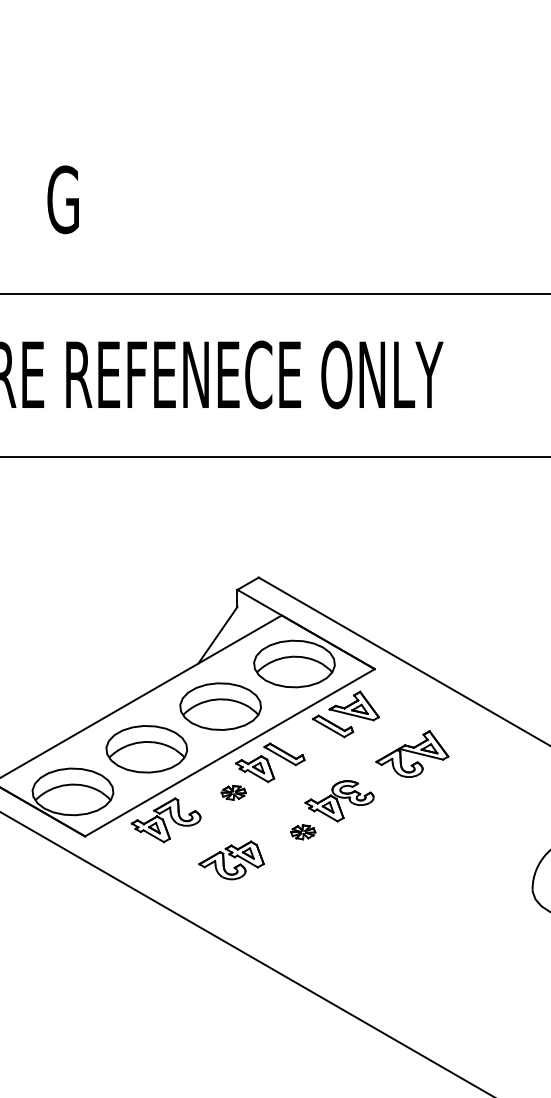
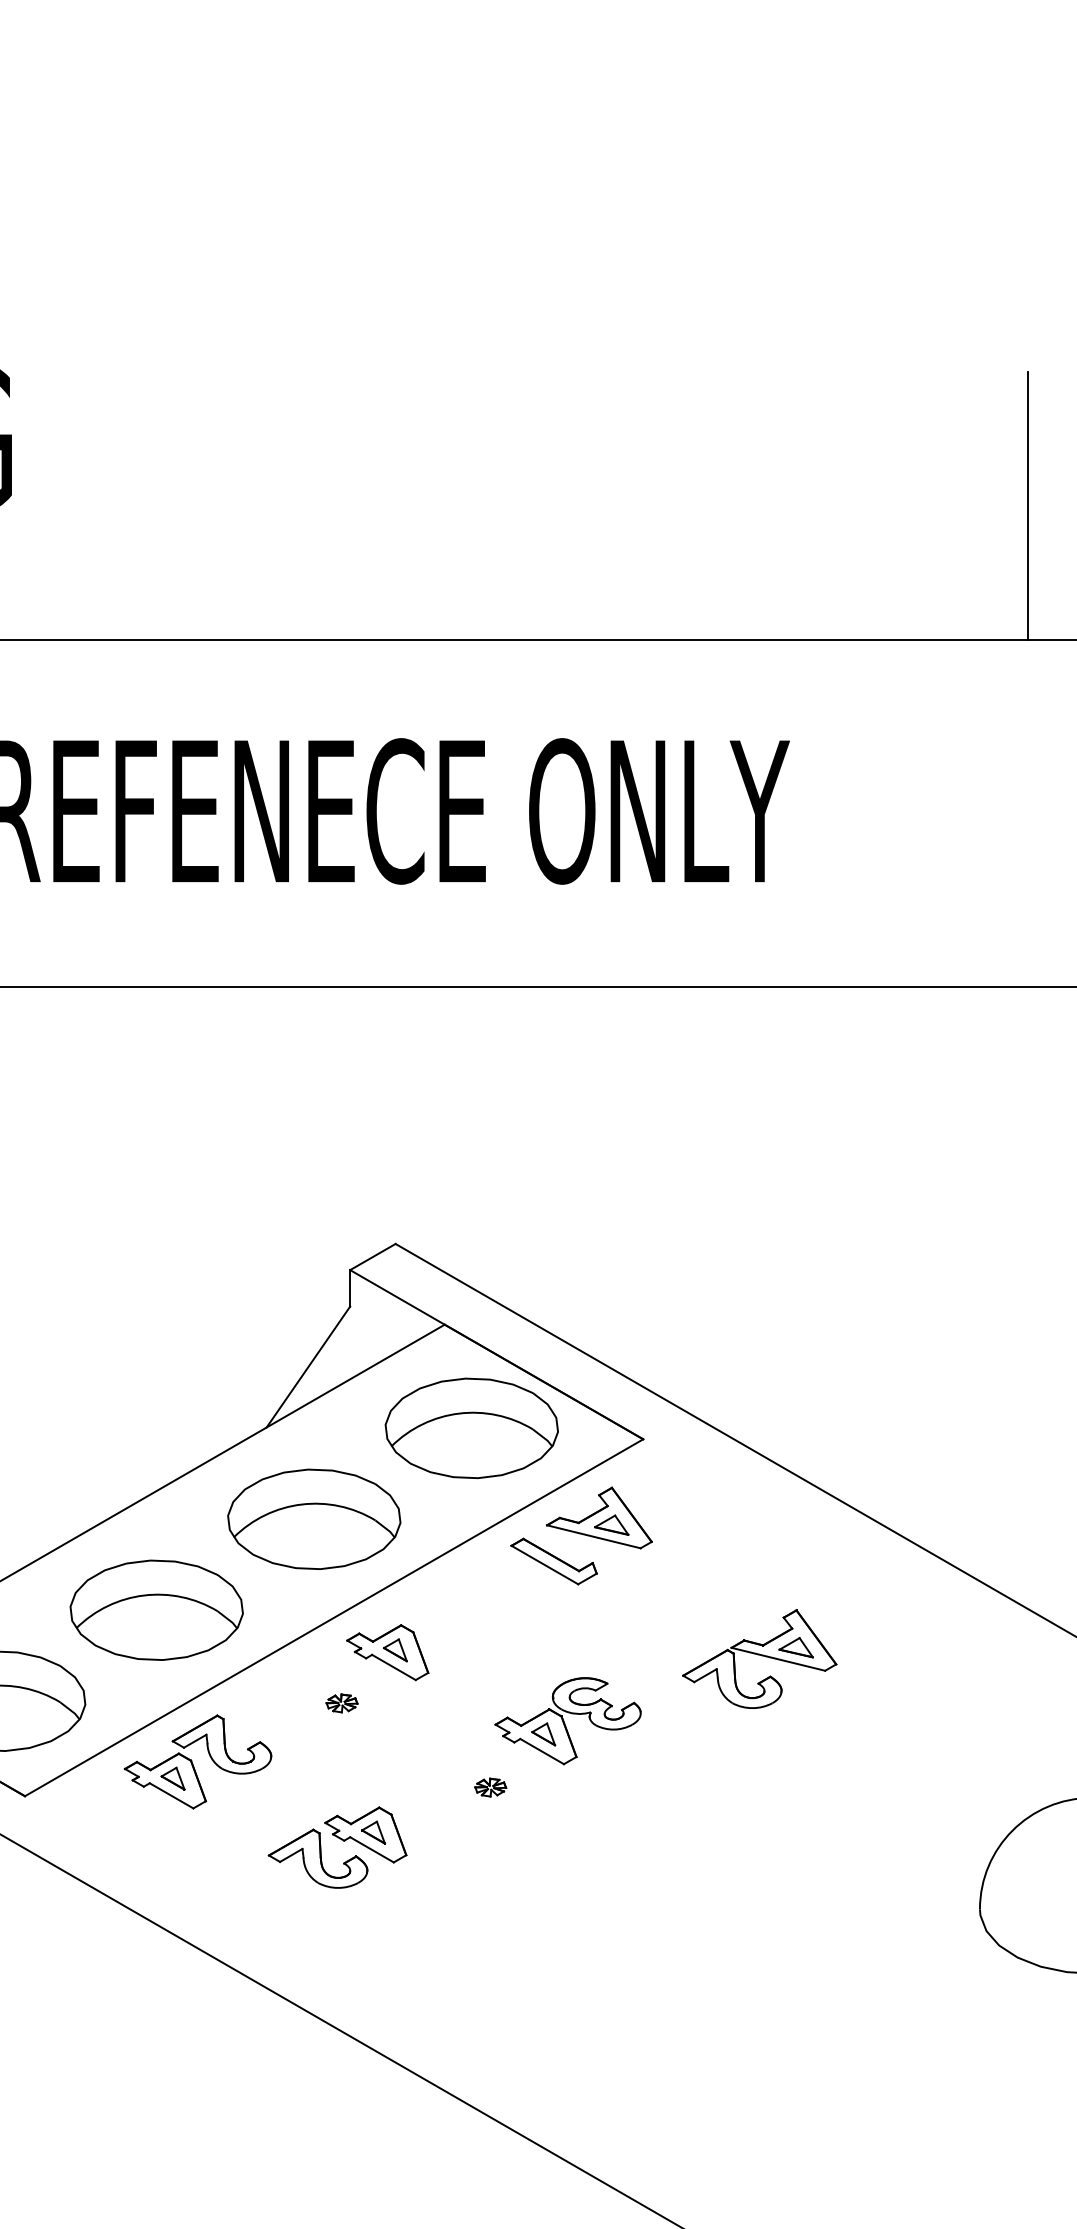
part: (412, 753) -> (759, 1657), moved
part: (284, 754) -> (450, 1621), removed
part: (233, 792) -> (341, 1702), size x0.6
part: (303, 832) -> (491, 1787), size x0.6

